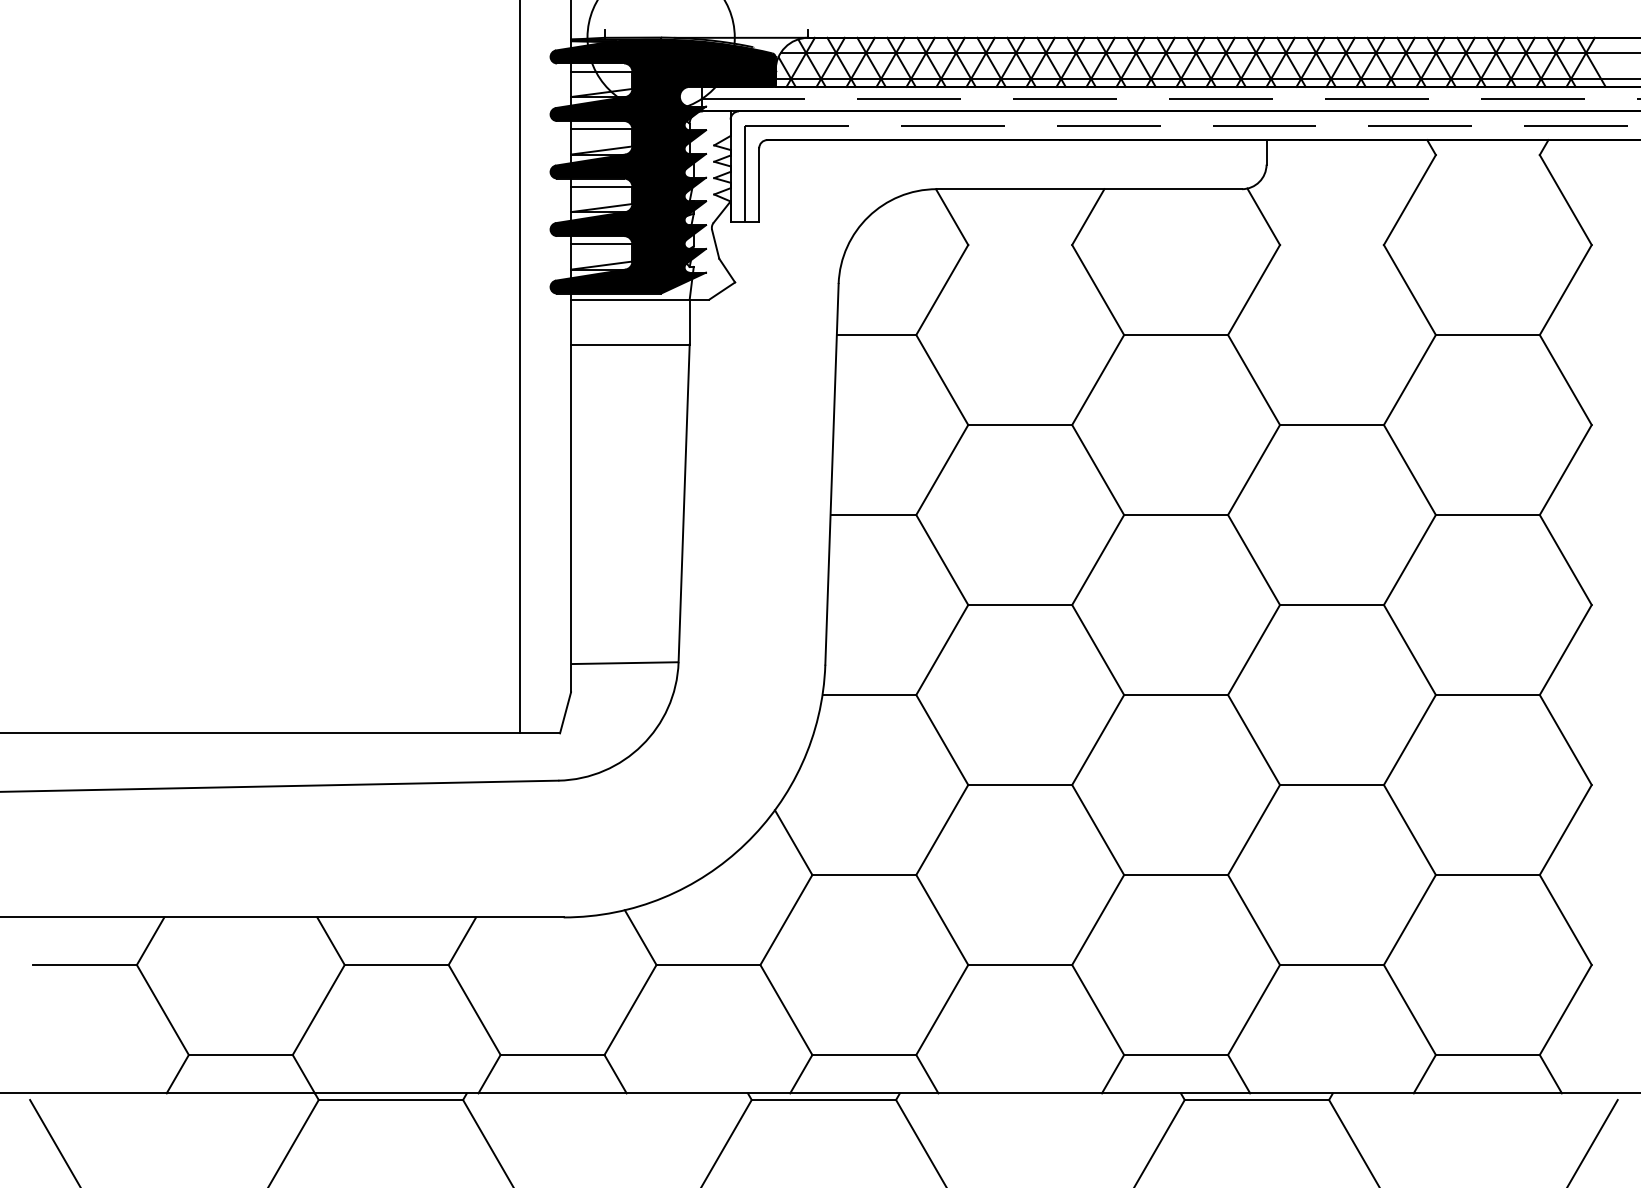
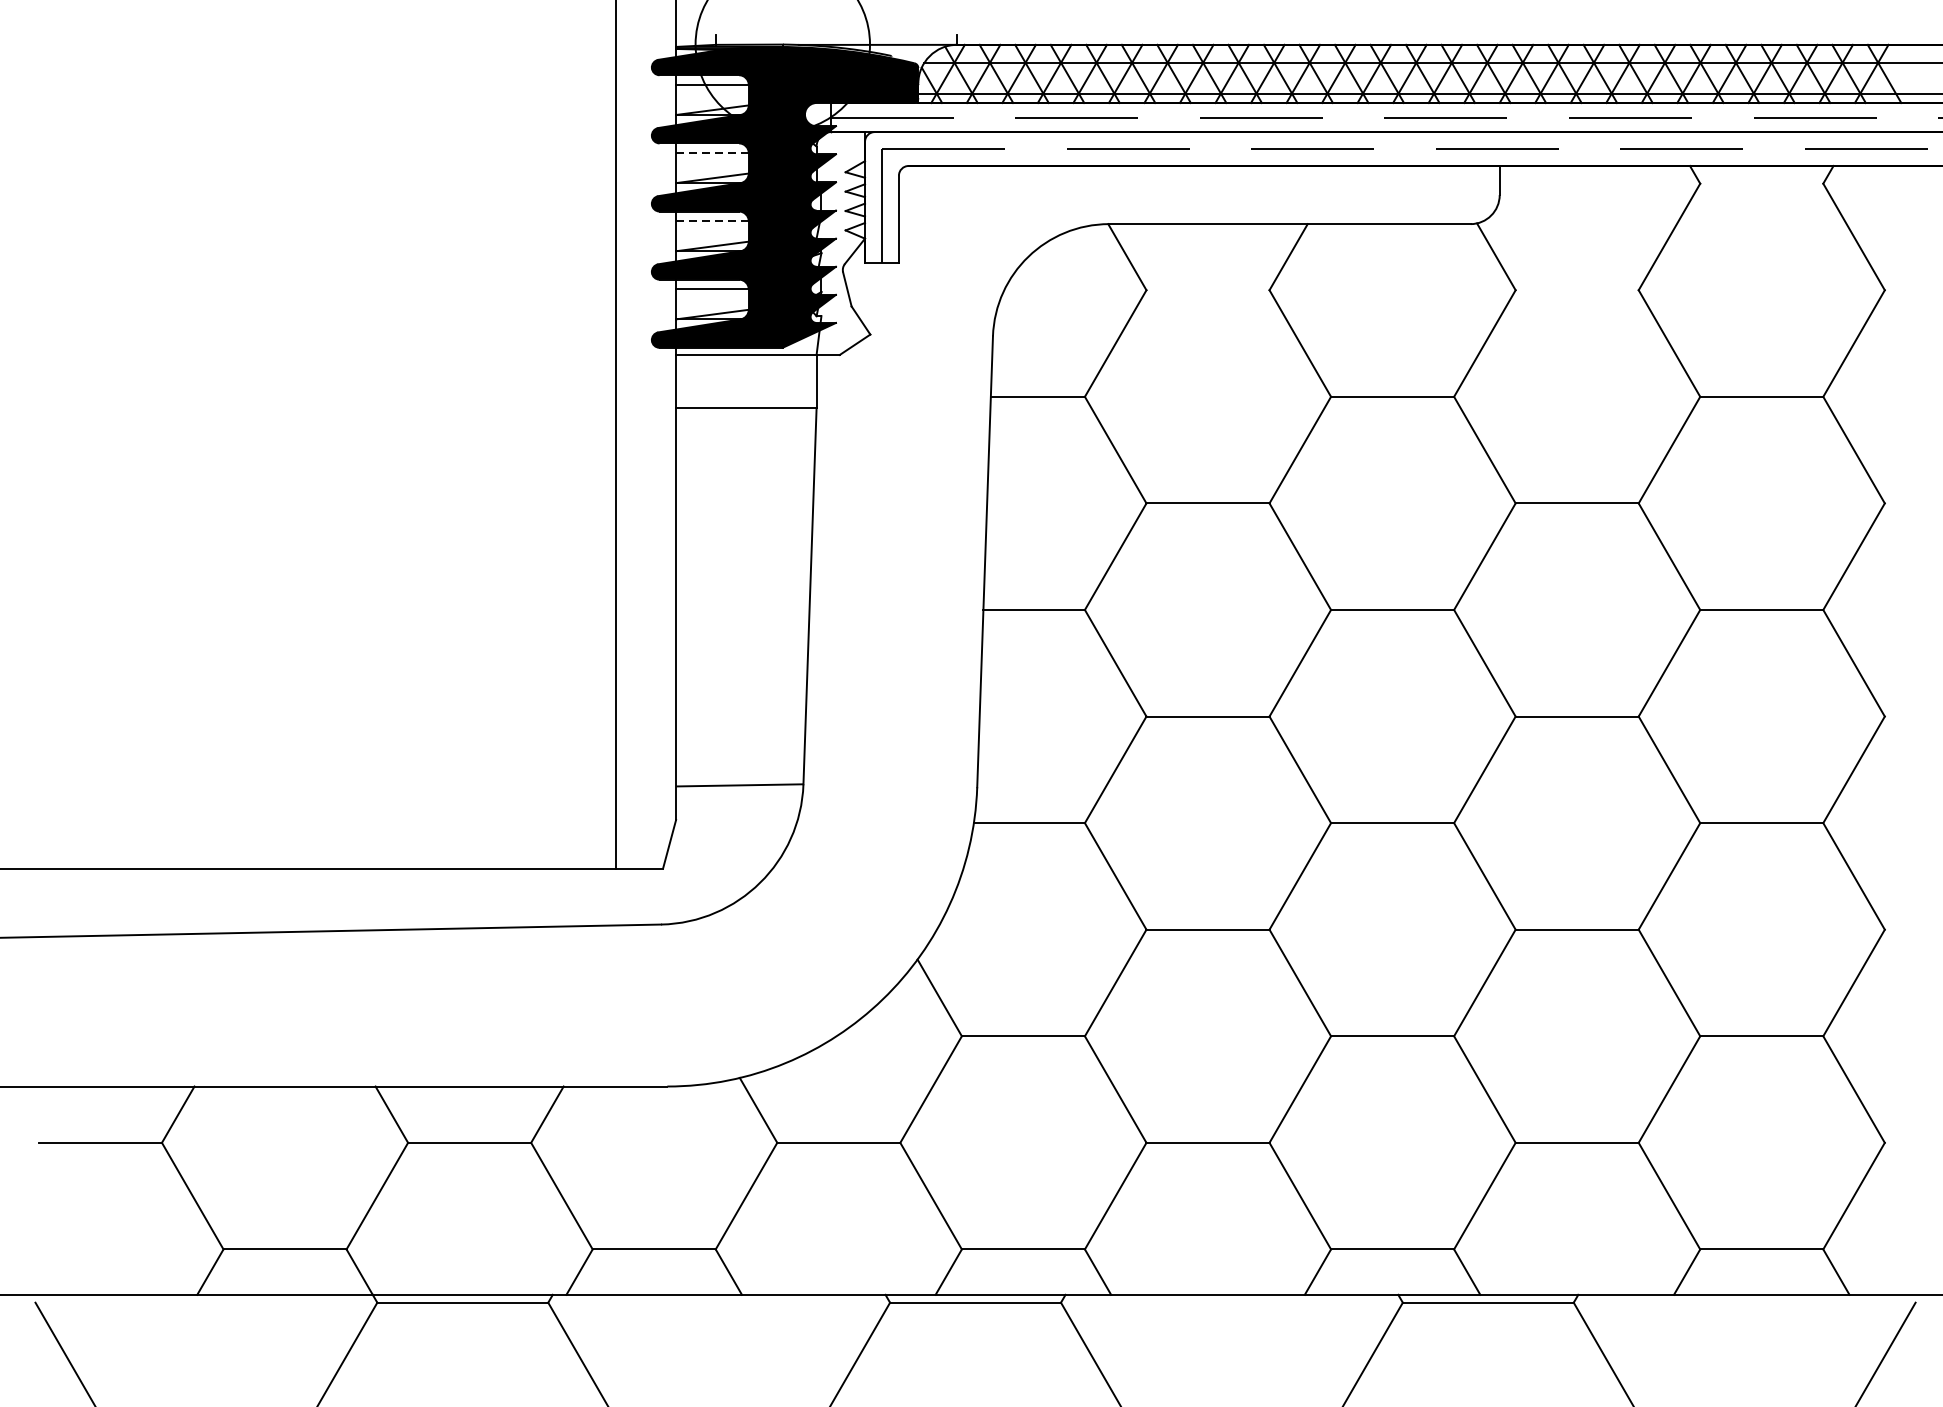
line: (601, 129) -> (712, 153), solid -> dashed
line: (601, 186) -> (712, 220), solid -> dashed

